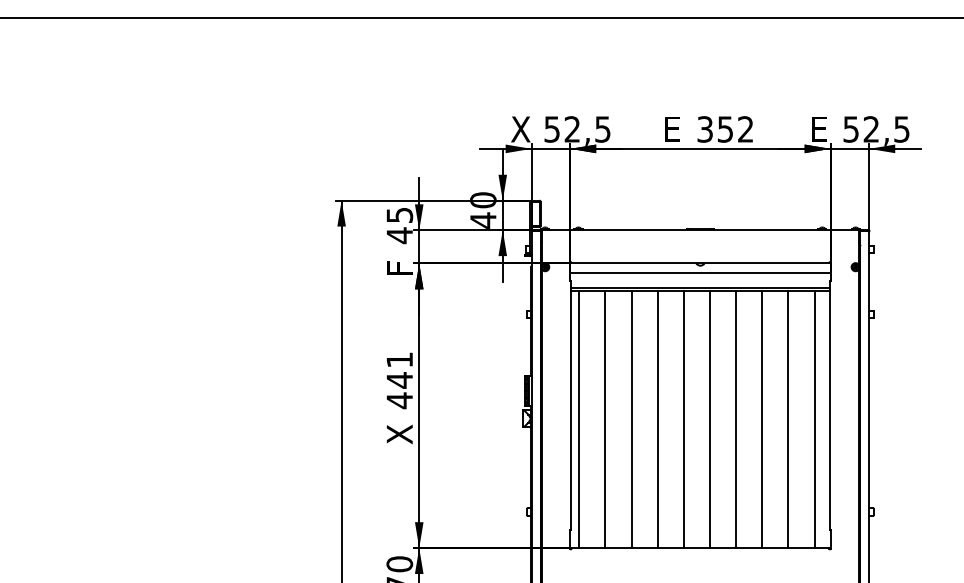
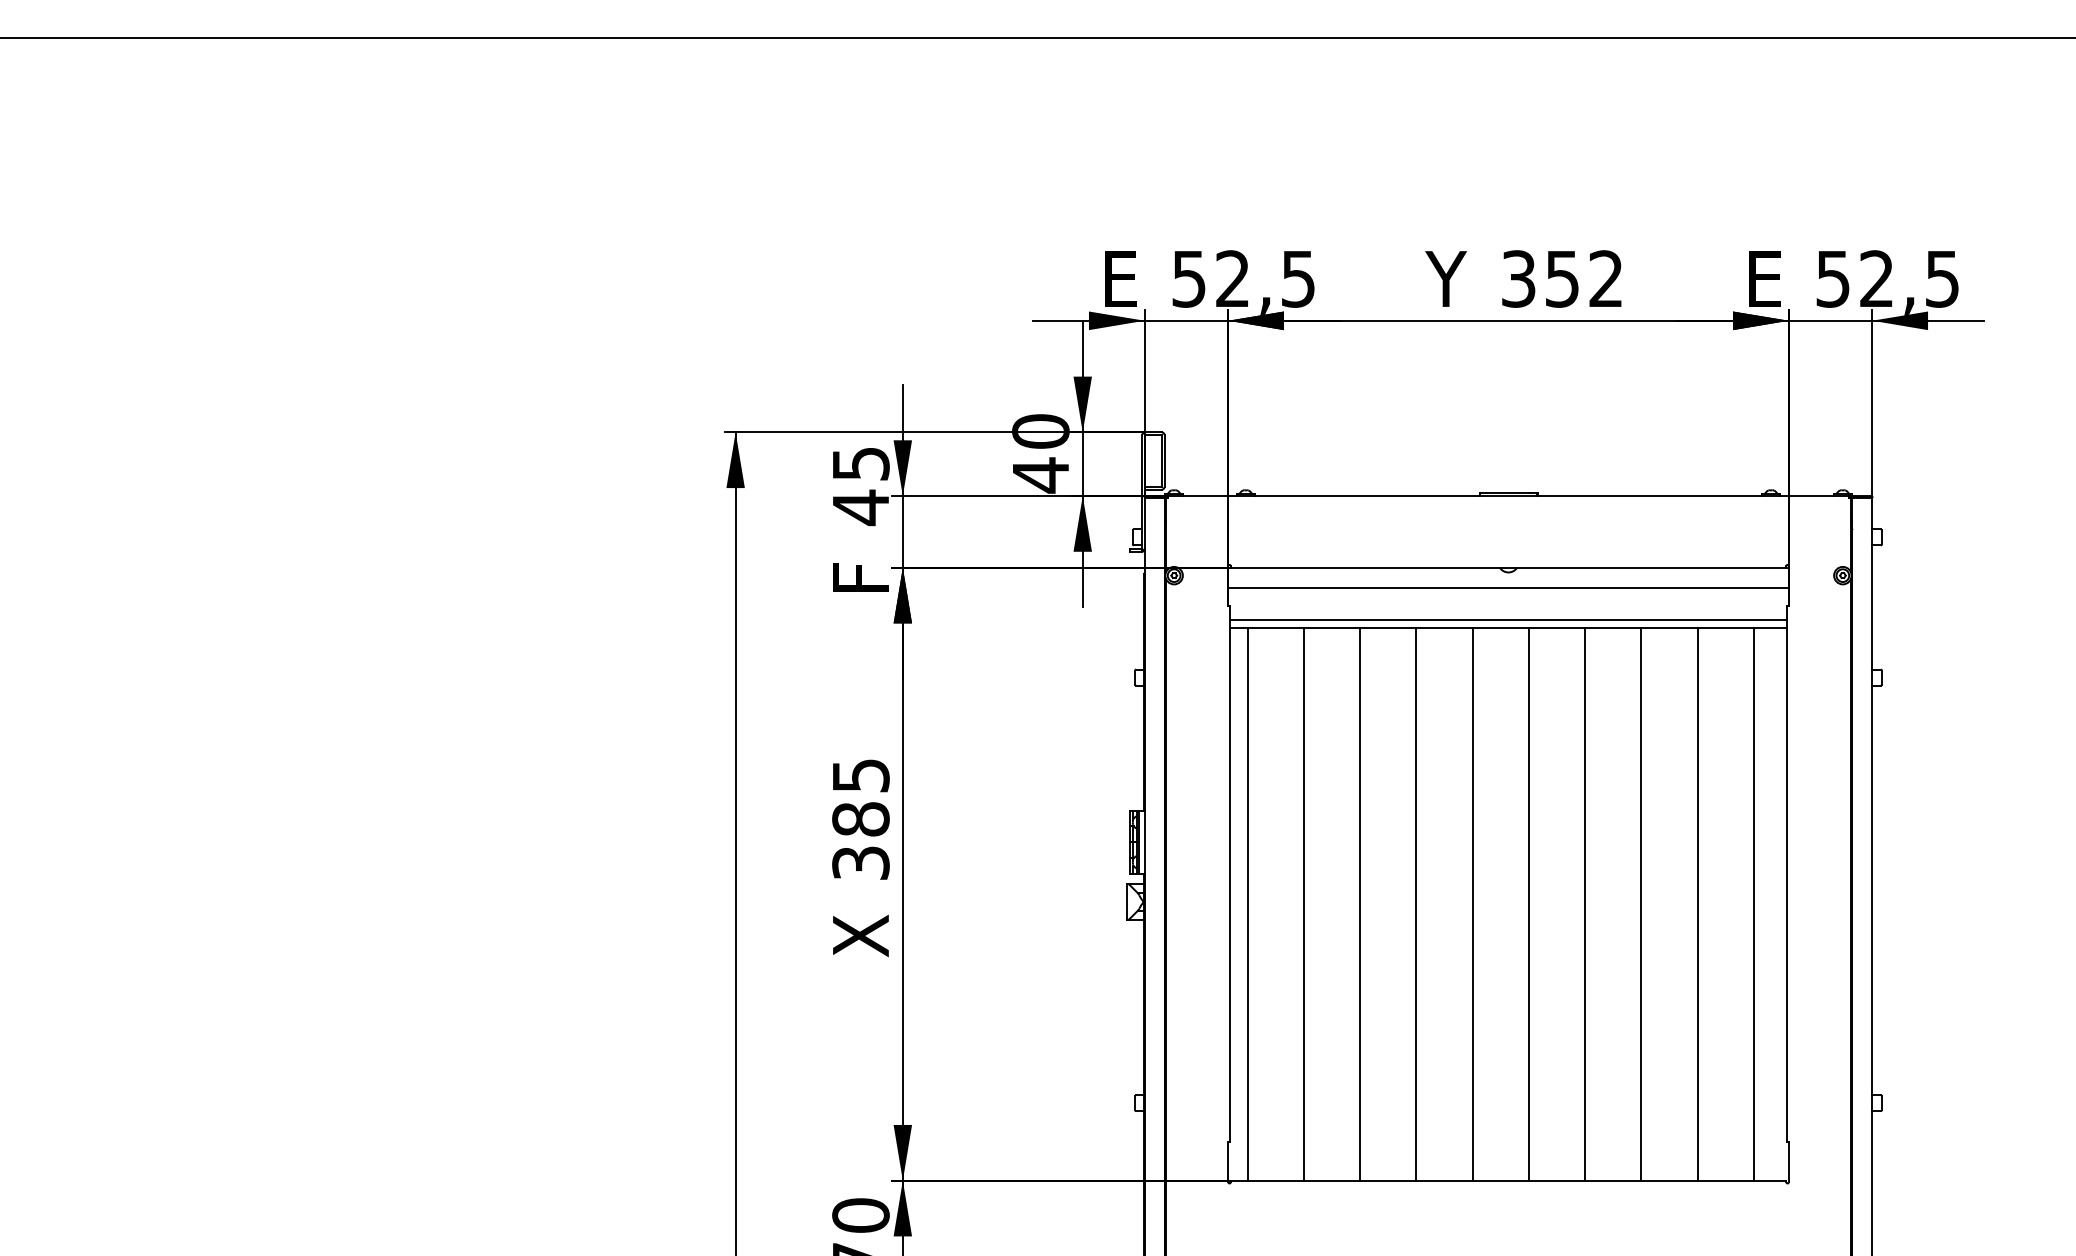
text: (520, 129) -> (1120, 279), X -> E
text: (671, 129) -> (1446, 279), E -> Y
text: (399, 380) -> (860, 819), 441 -> 385

